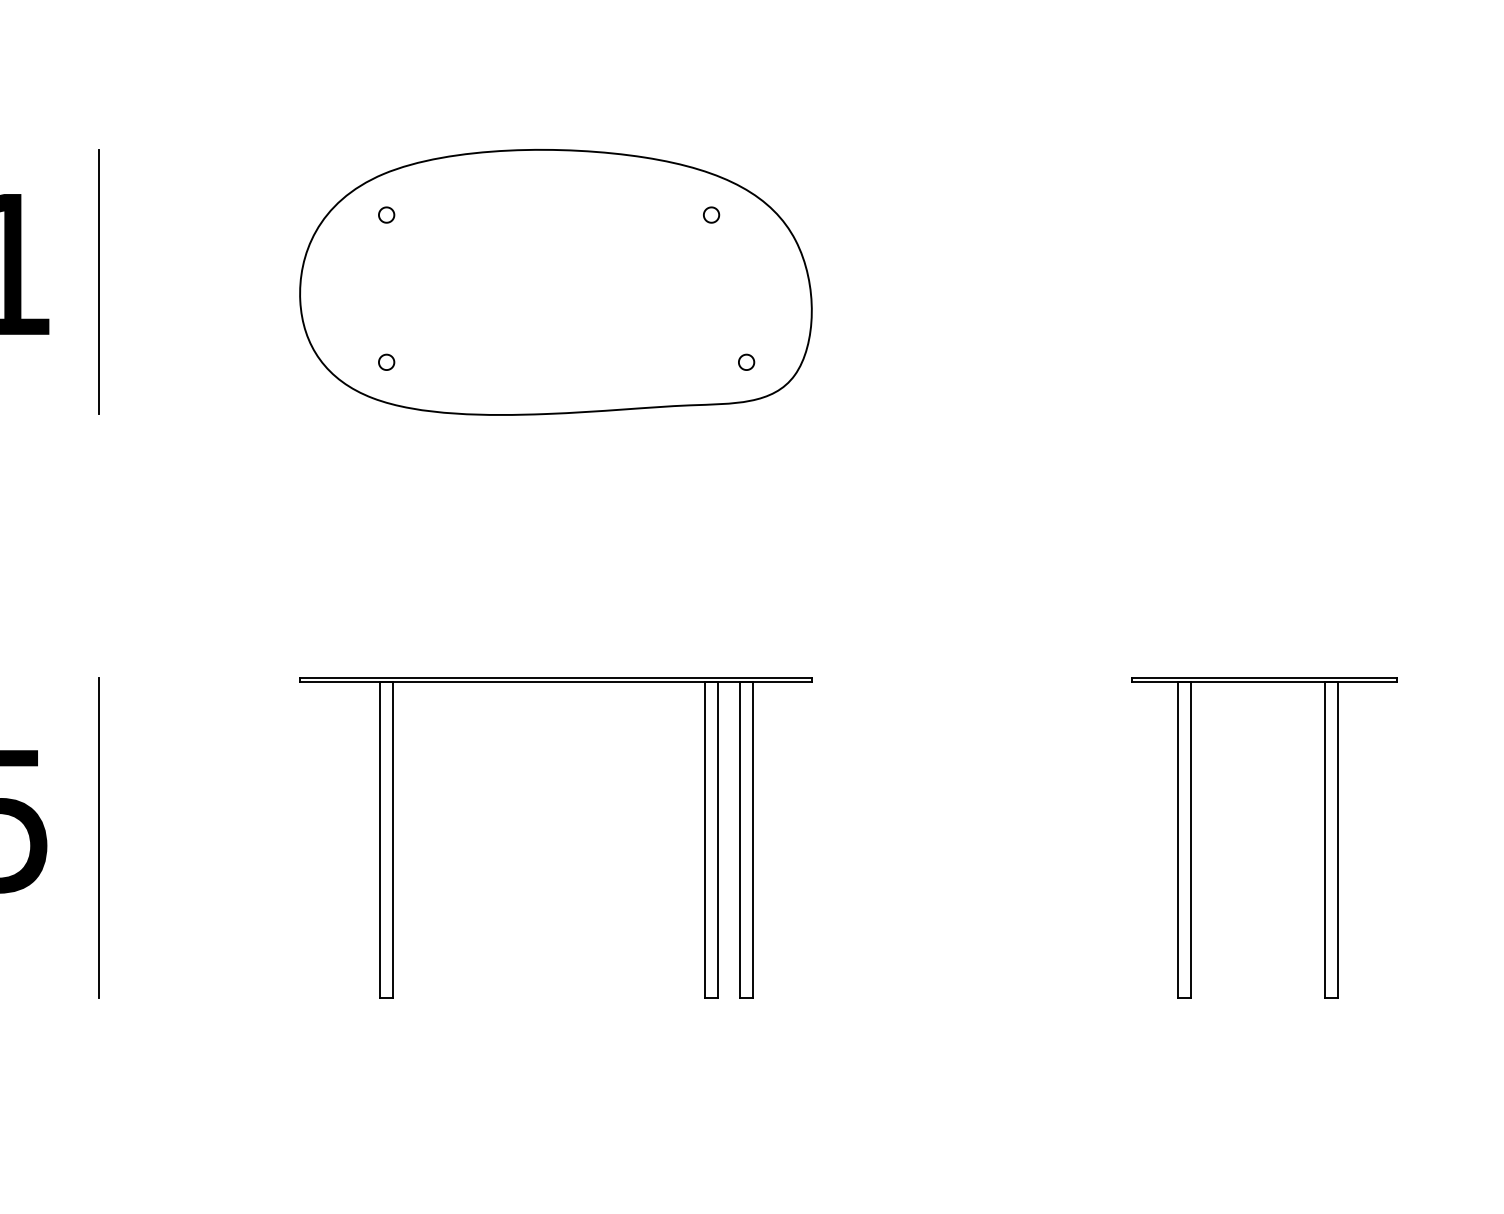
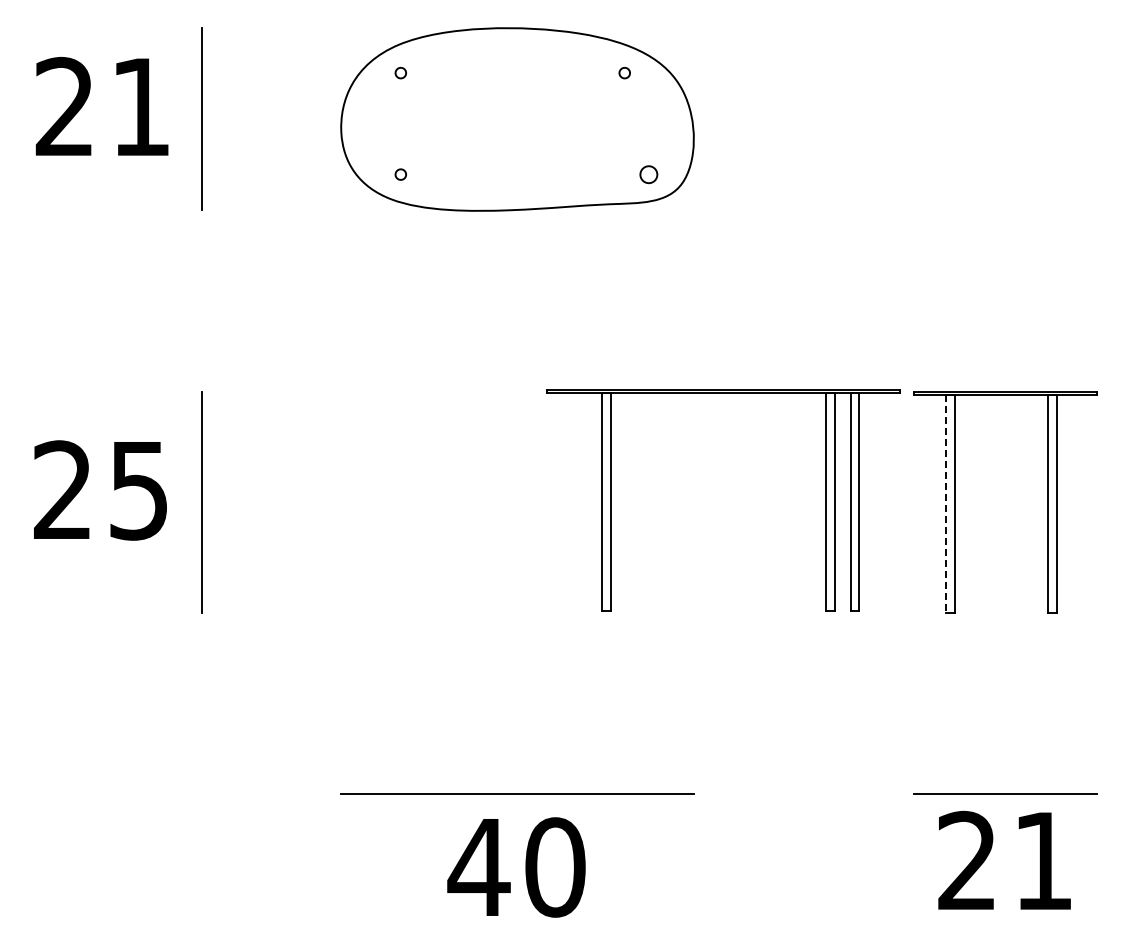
part: (745, 362) -> (648, 174), size x1.6
part: (703, 838) -> (825, 500), moved
line: (1178, 839) -> (946, 503), solid -> dashed

